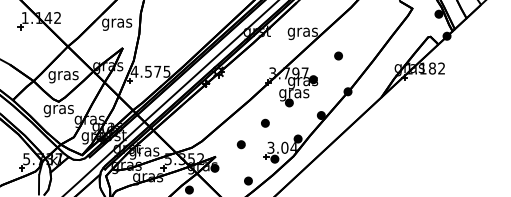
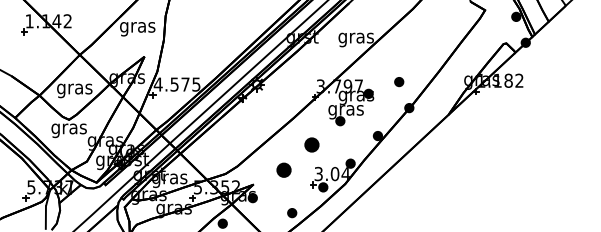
part: (338, 56) -> (399, 82), moved
part: (265, 123) -> (312, 145), size x1.6
part: (241, 144) -> (283, 170), size x1.6

